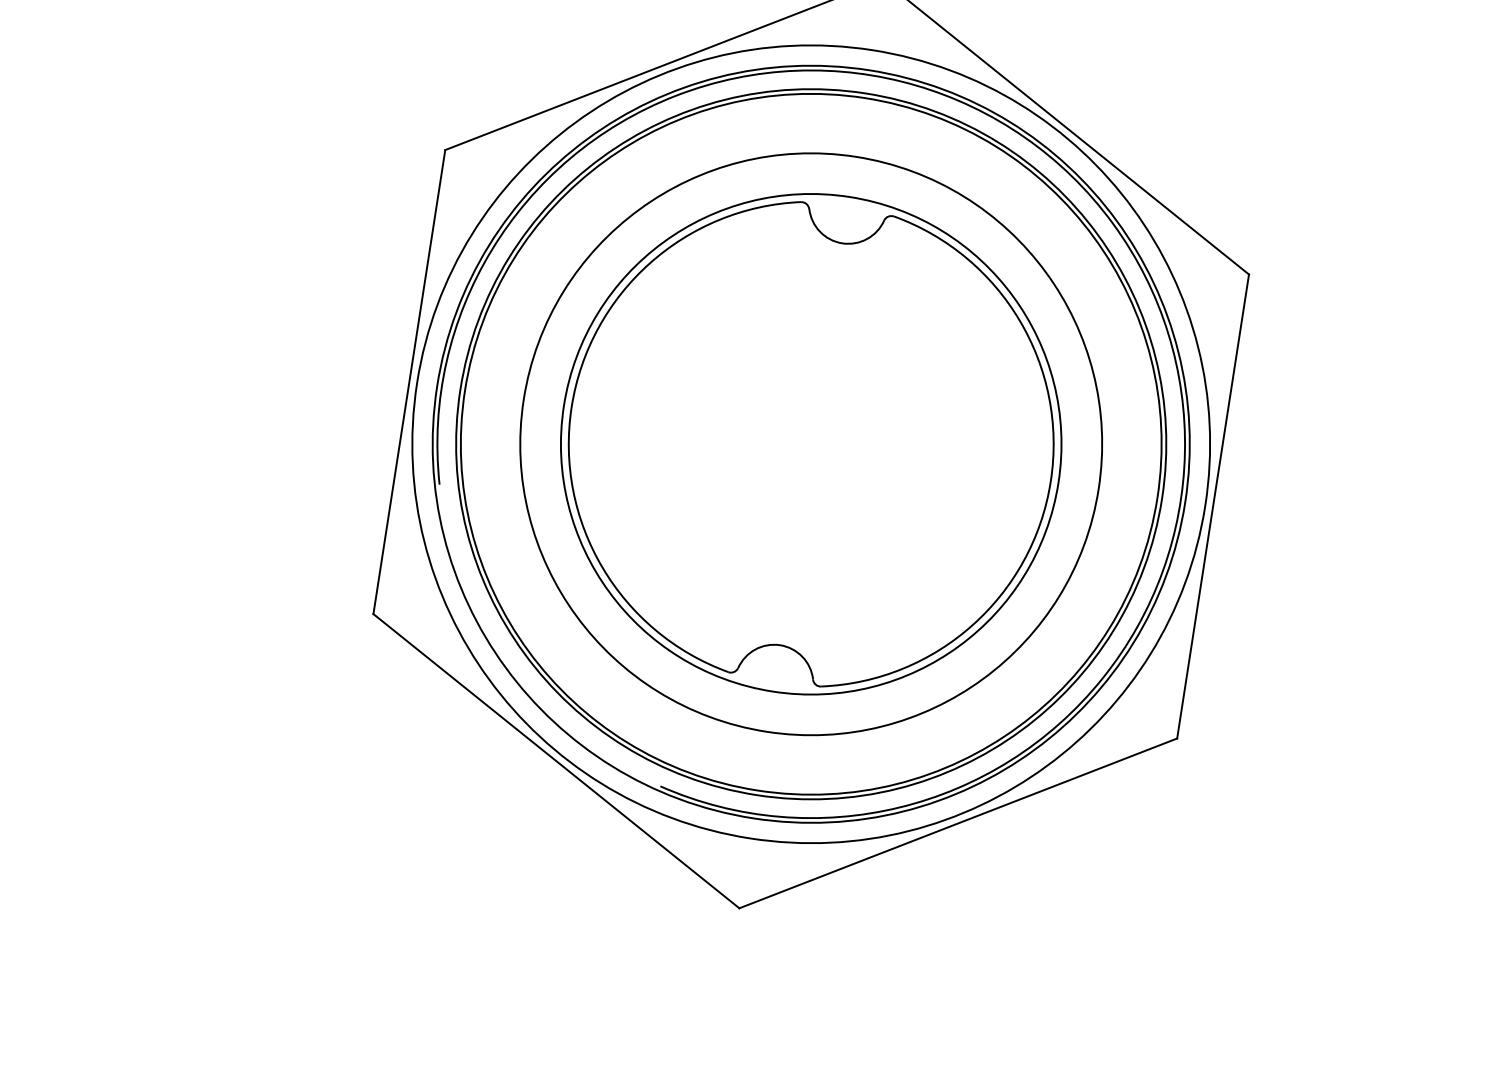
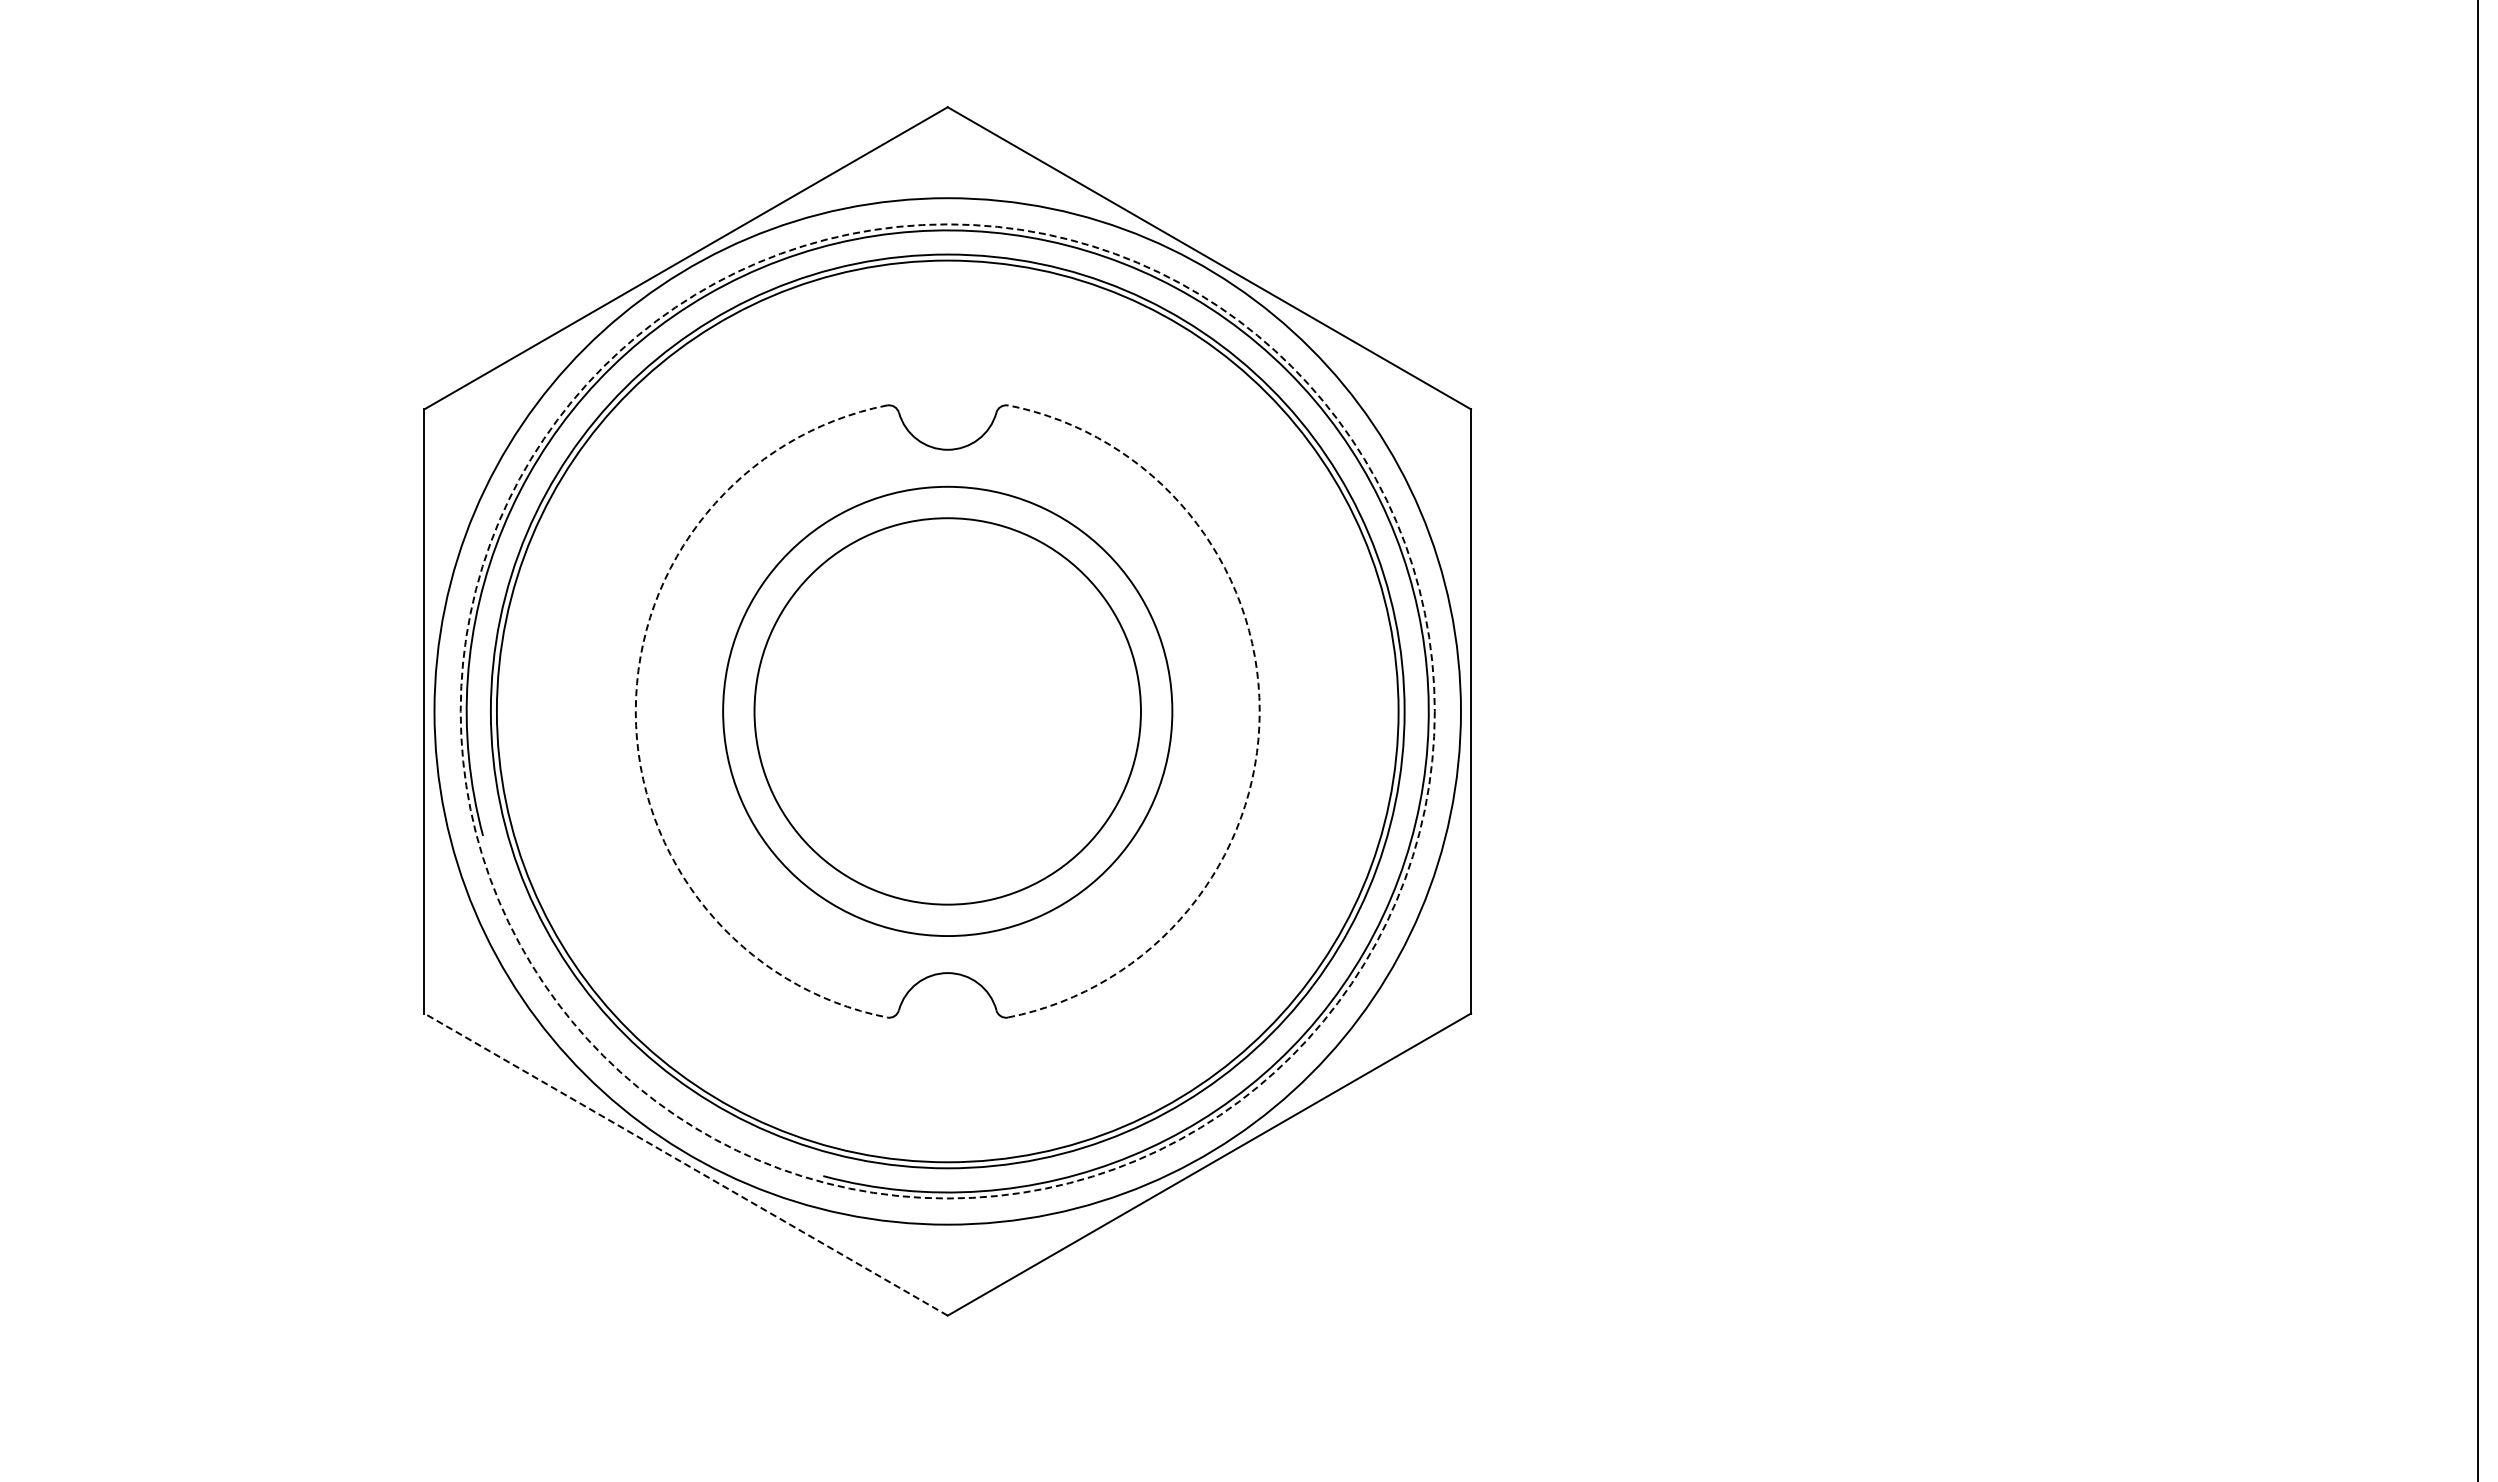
arc: (571, 407) -> (635, 711), solid -> dashed
circle: (811, 444) -> (947, 711), size x0.6
circle: (811, 444) -> (947, 711), size x0.6
circle: (811, 444) -> (947, 711), solid -> dashed
arc: (1050, 481) -> (1259, 711), solid -> dashed
line: (555, 761) -> (685, 1164), solid -> dashed

